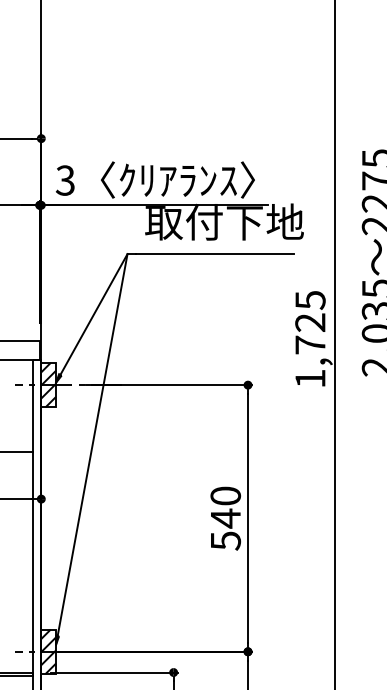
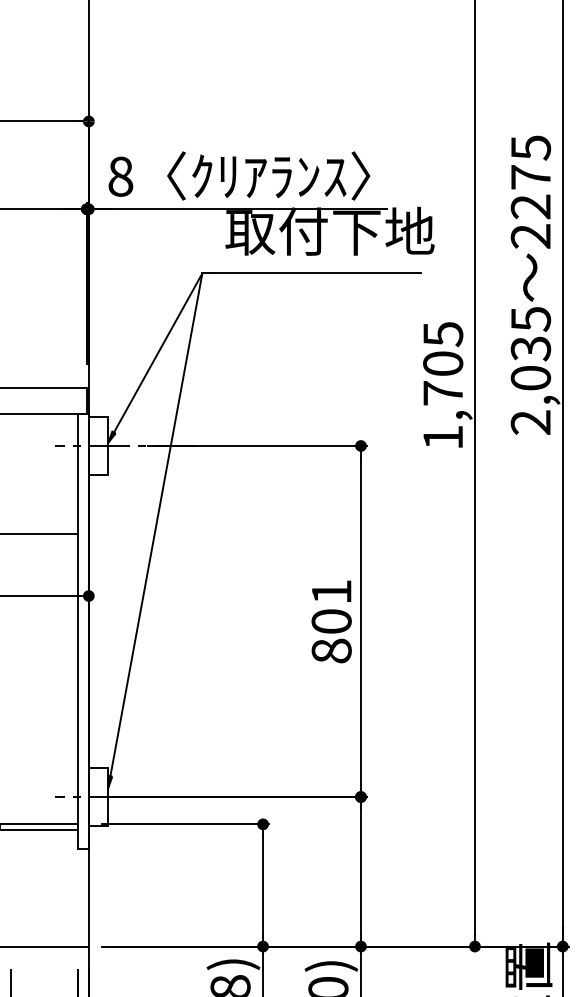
text: (65, 180) -> (120, 176), 3 -> 8
text: (310, 322) -> (443, 363), 1,725 -> 1,705
hatch: (48, 384) -> (98, 445), removed
text: (225, 518) -> (331, 621), 540 -> 801
hatch: (48, 651) -> (98, 796), removed

